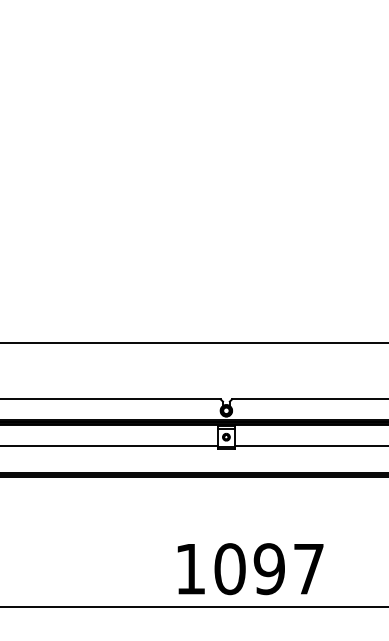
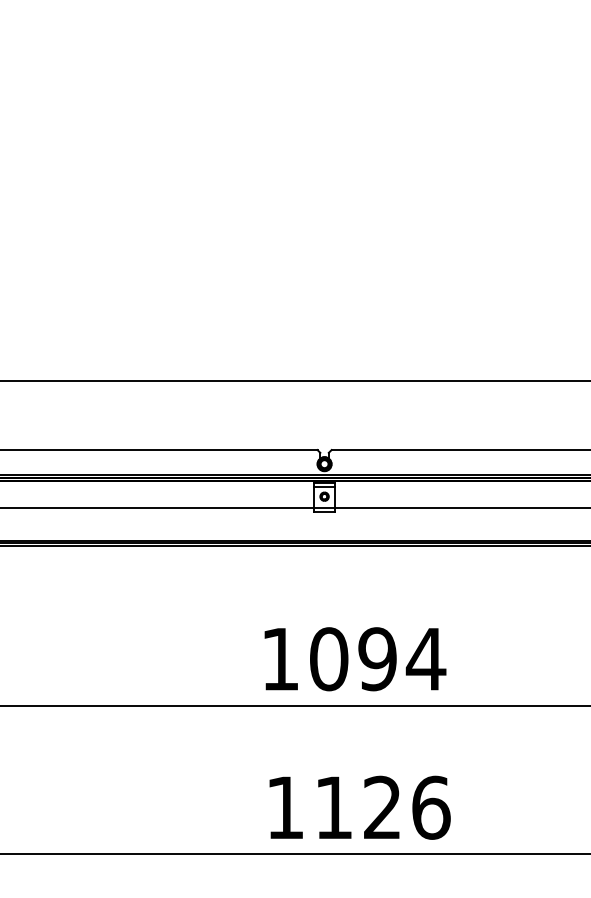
text: (308, 569) -> (425, 659), 1097 -> 1094

